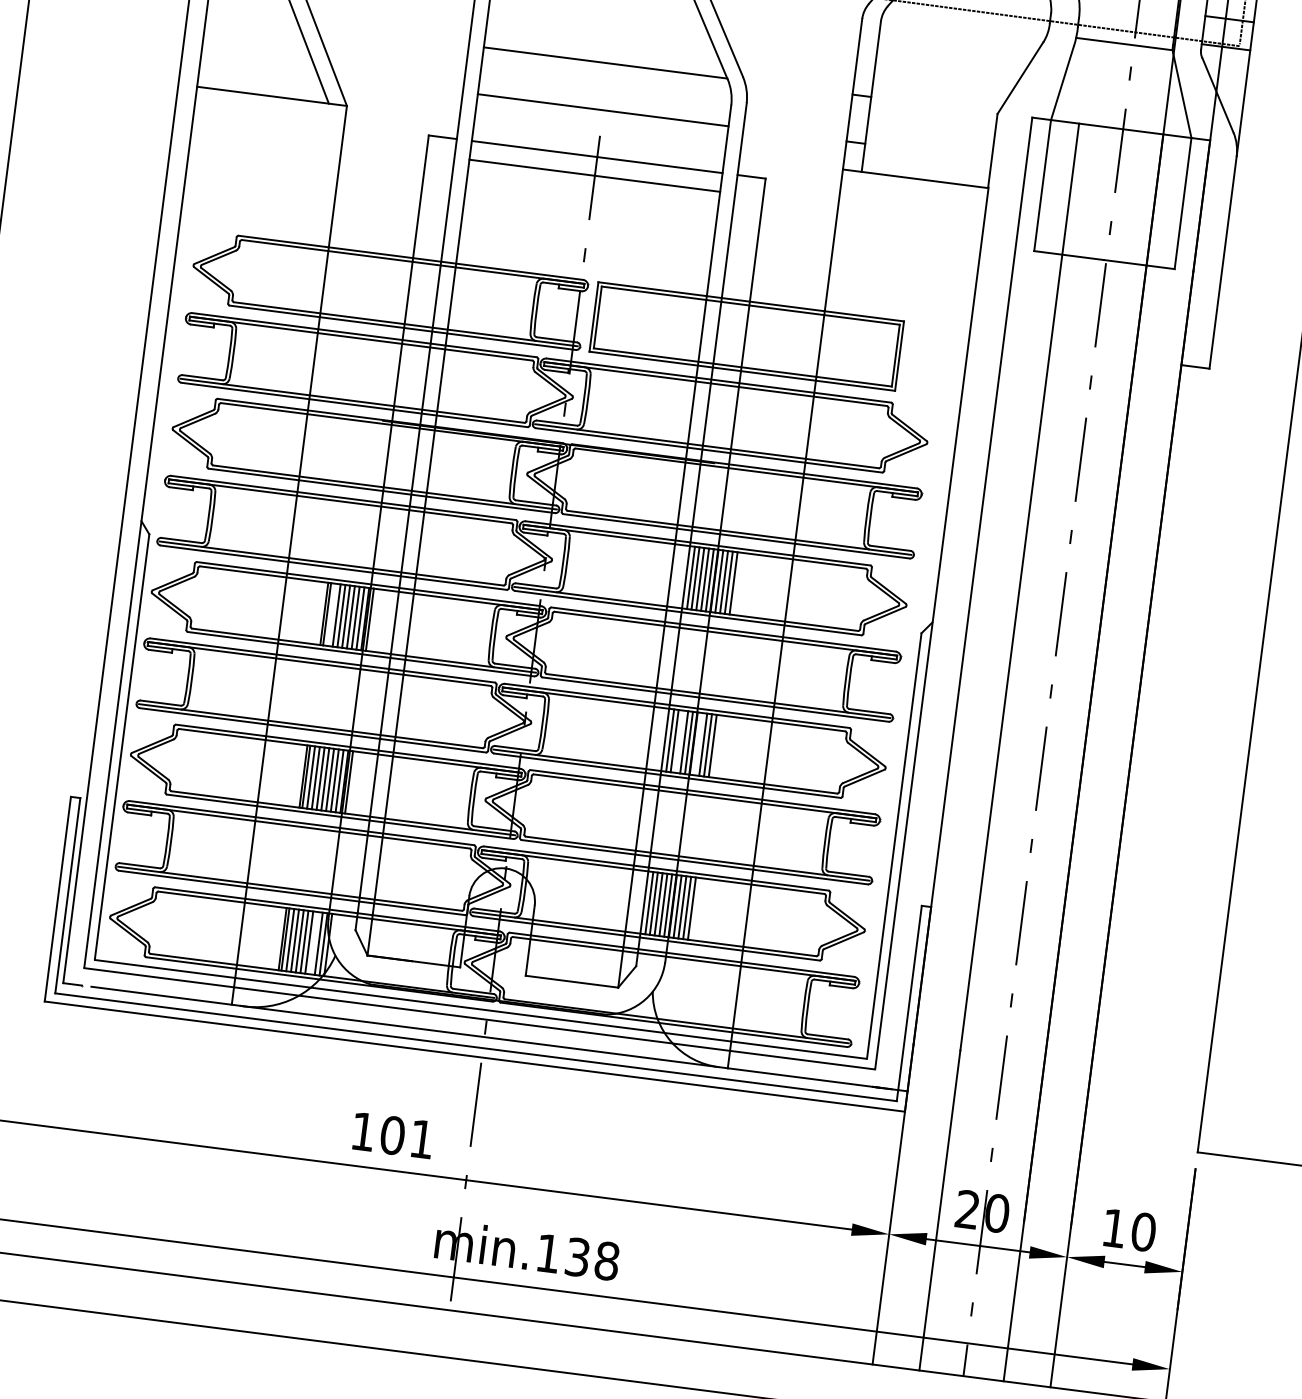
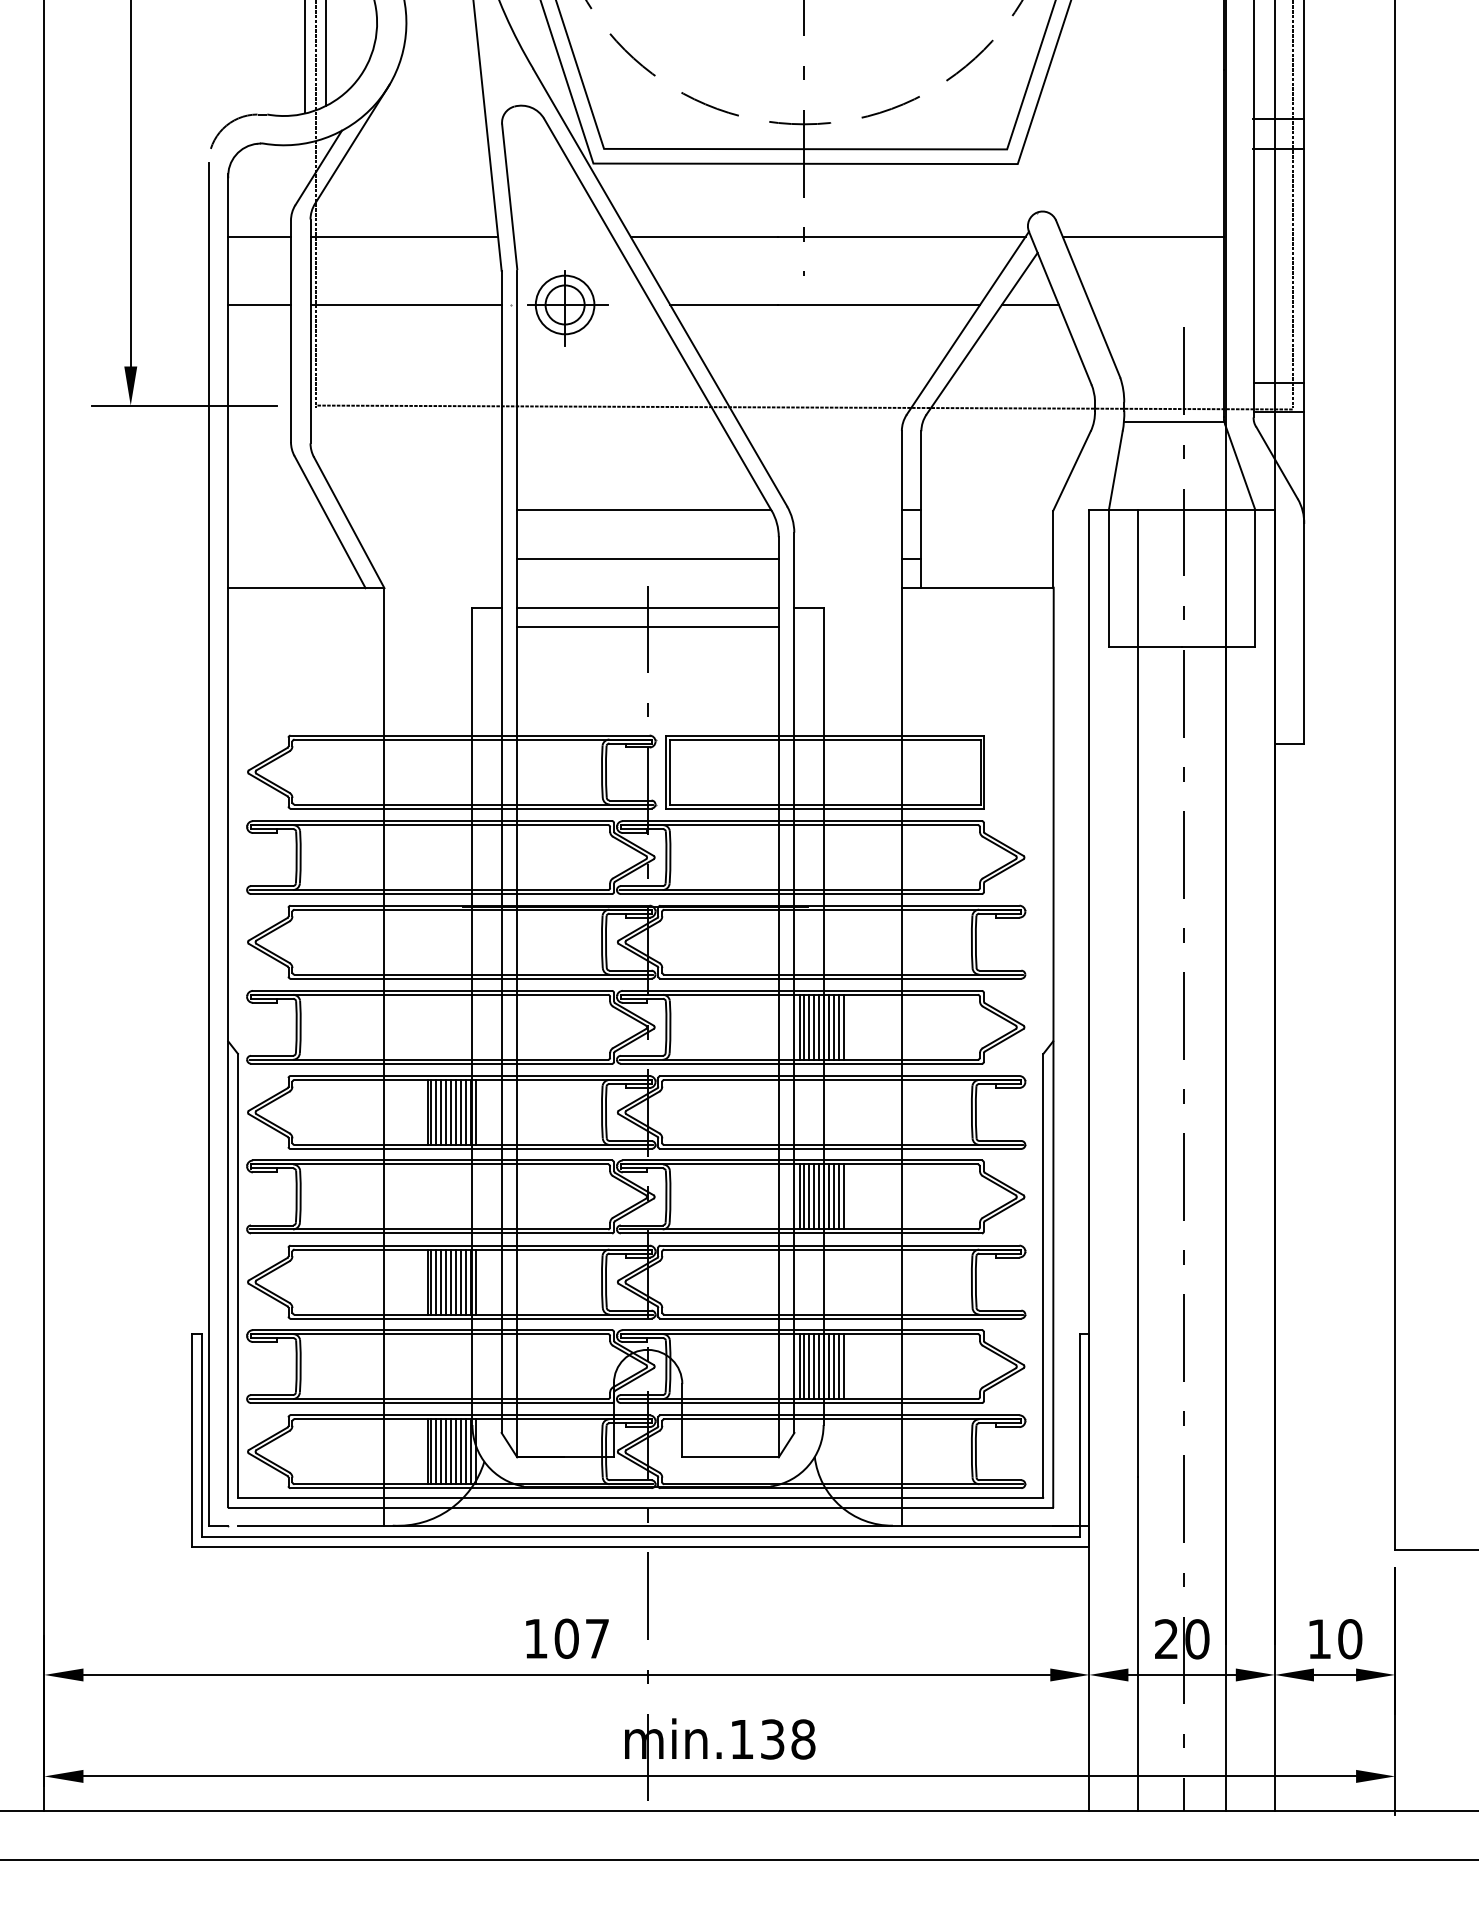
line: (331, 614) -> (435, 1112), added
line: (679, 741) -> (809, 1196), added
line: (698, 743) -> (829, 1196), added
line: (313, 942) -> (460, 1451), added
text: (422, 1139) -> (597, 1638), 101 -> 107

